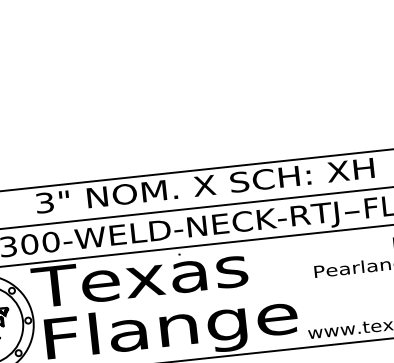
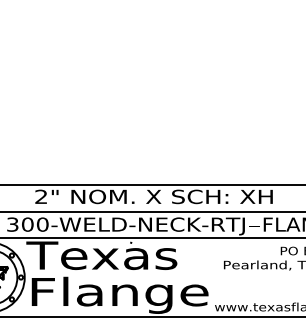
text: (45, 203) -> (41, 197), 3" -> 2"

